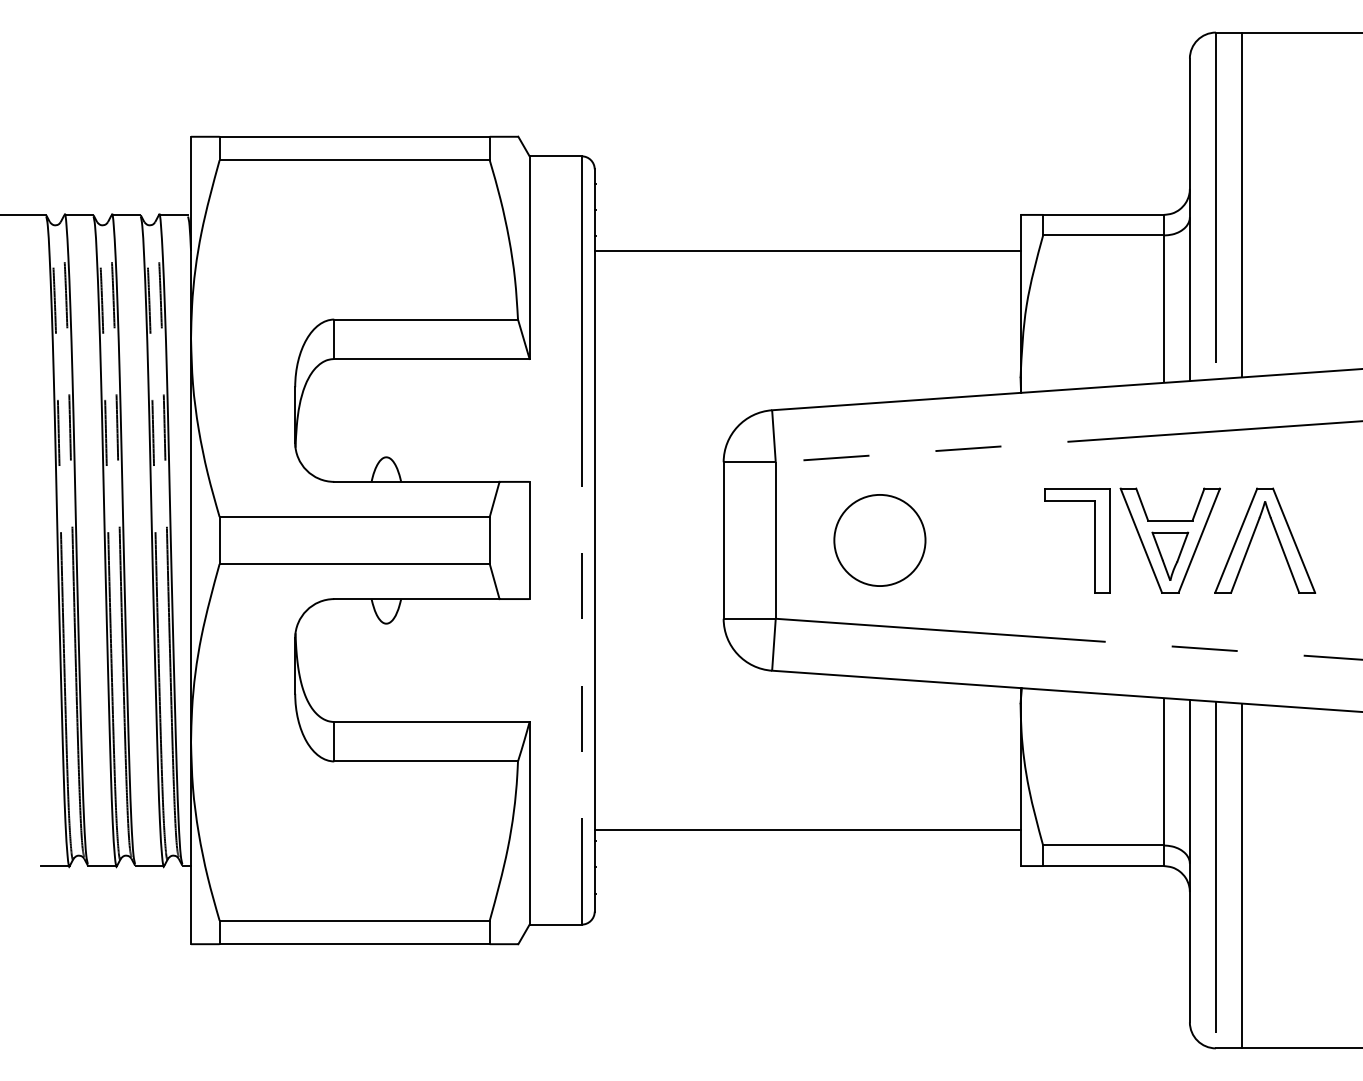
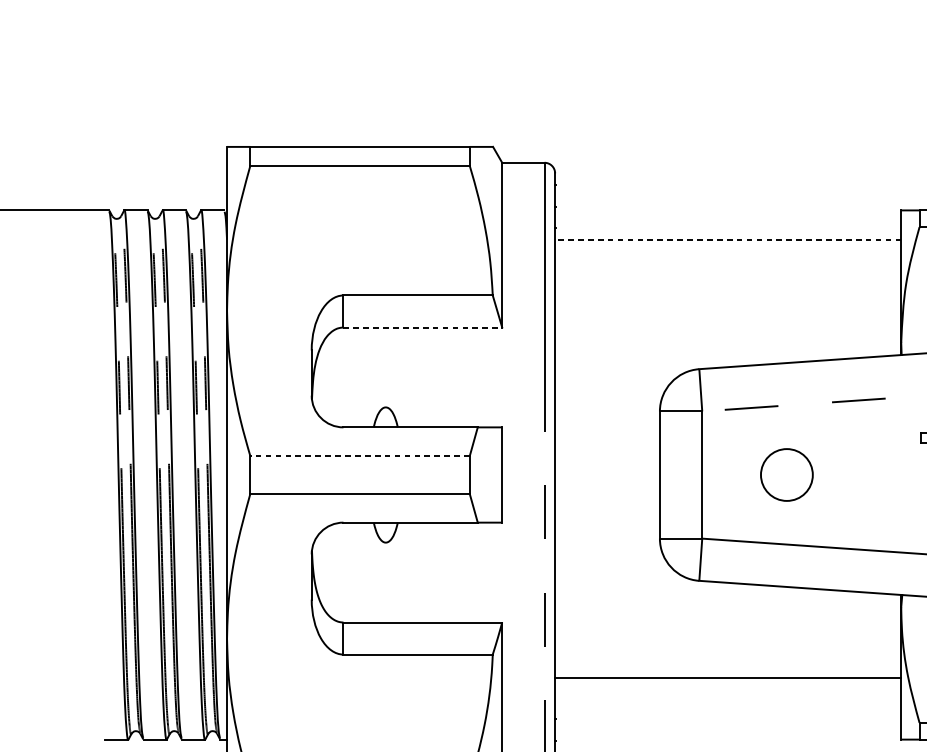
line: (807, 251) -> (728, 240), solid -> dashed
line: (431, 359) -> (422, 327), solid -> dashed
line: (354, 517) -> (359, 456), solid -> dashed
circle: (879, 540) -> (786, 475), size x0.7
line: (807, 829) -> (728, 678), moved

